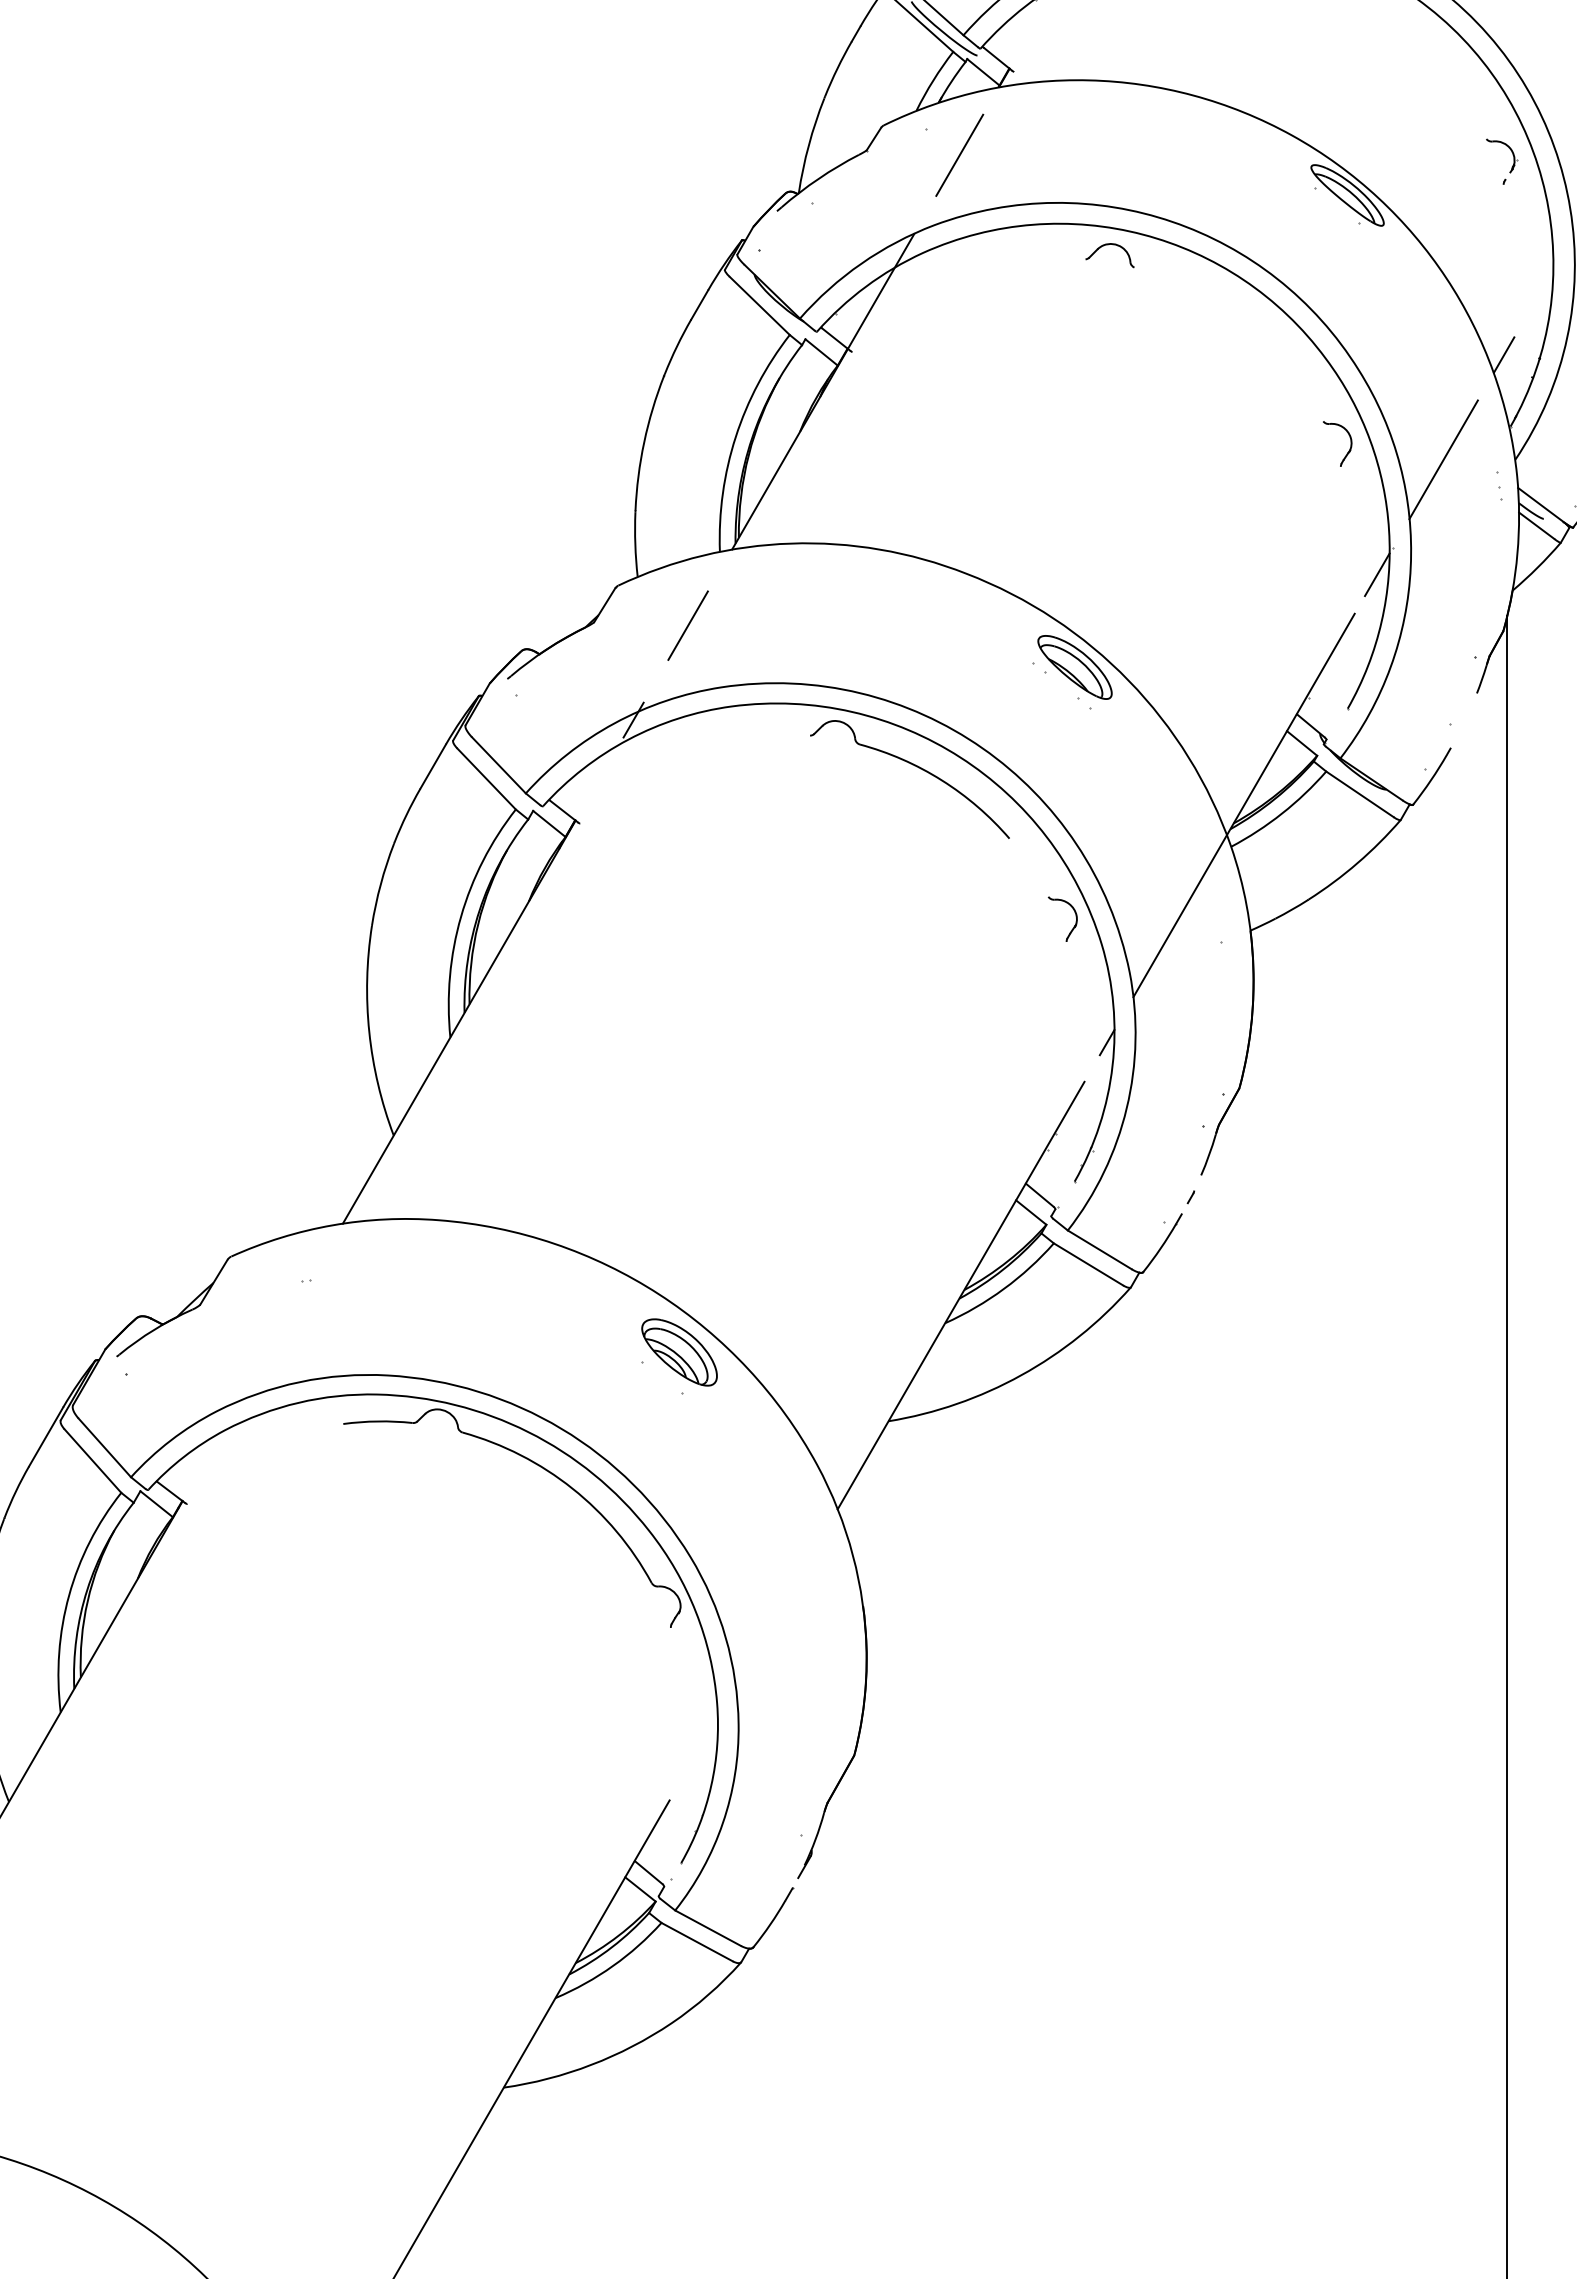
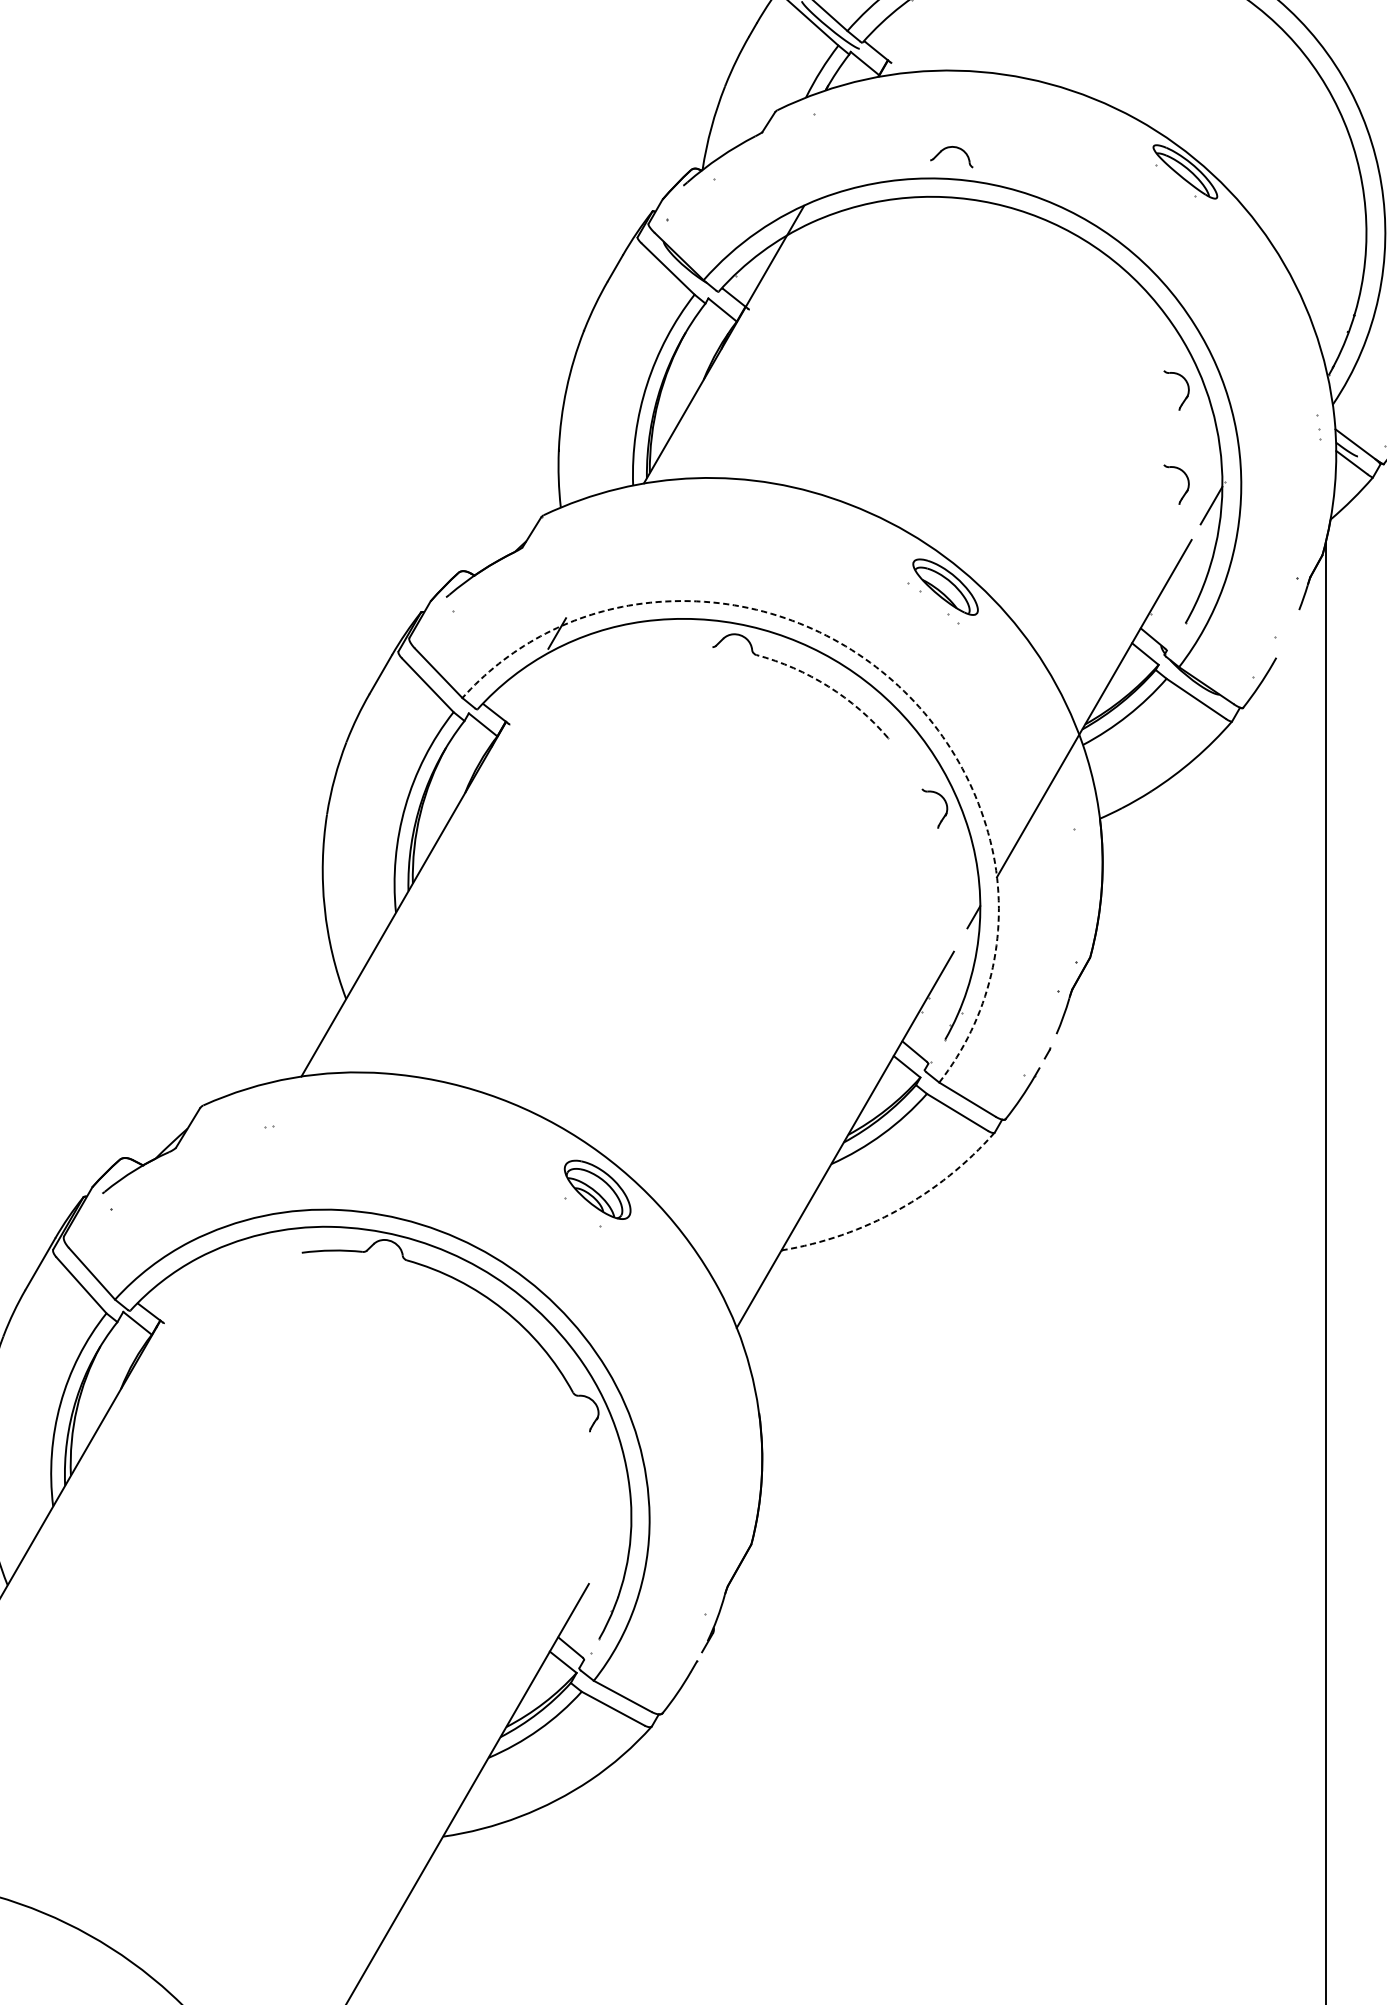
line: (959, 154) -> (843, 135), removed
part: (1512, 165) -> (1330, 145), removed
part: (1108, 245) -> (950, 148), moved
line: (1504, 354) -> (1323, 311), removed
line: (1443, 459) -> (1269, 404), removed
part: (1350, 550) -> (1187, 484), added
line: (687, 625) -> (604, 550), removed
line: (998, 760) -> (878, 669), solid -> dashed
line: (941, 780) -> (828, 686), solid -> dashed
line: (1021, 1375) -> (898, 1210), solid -> dashed

